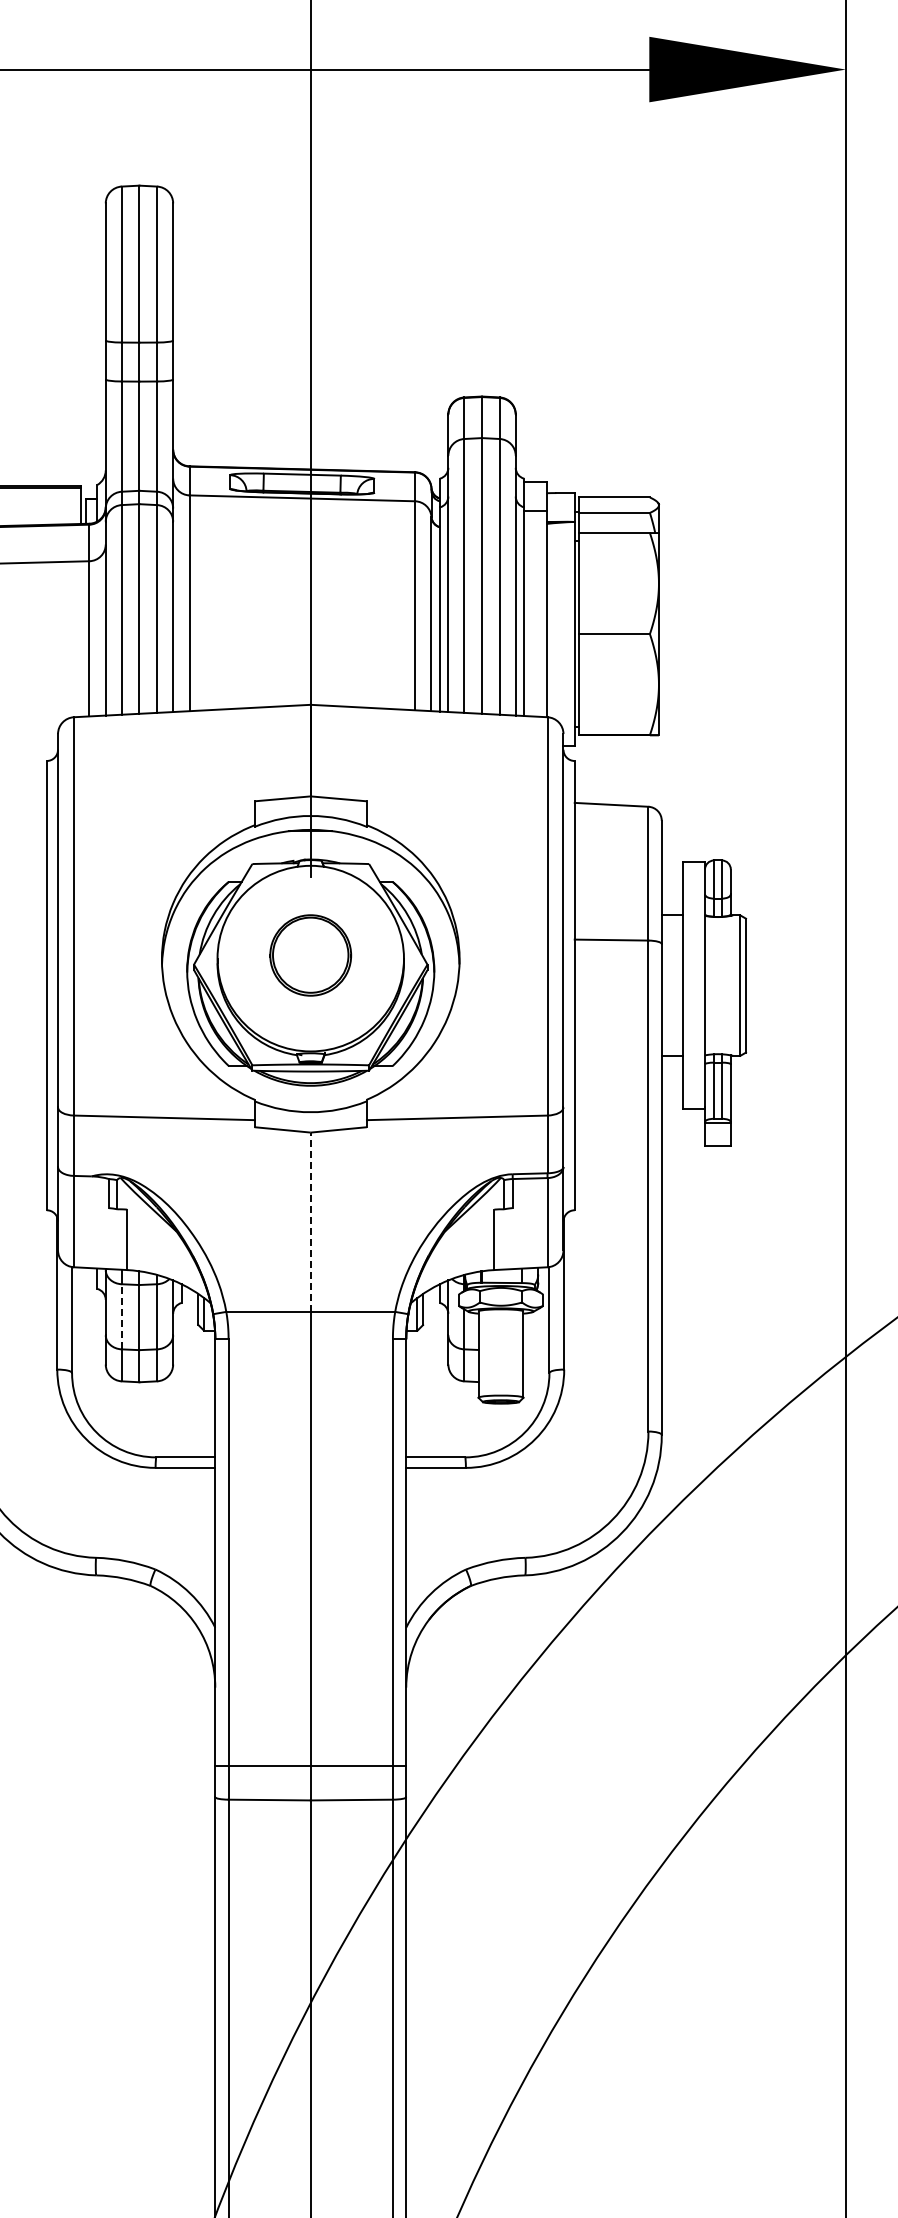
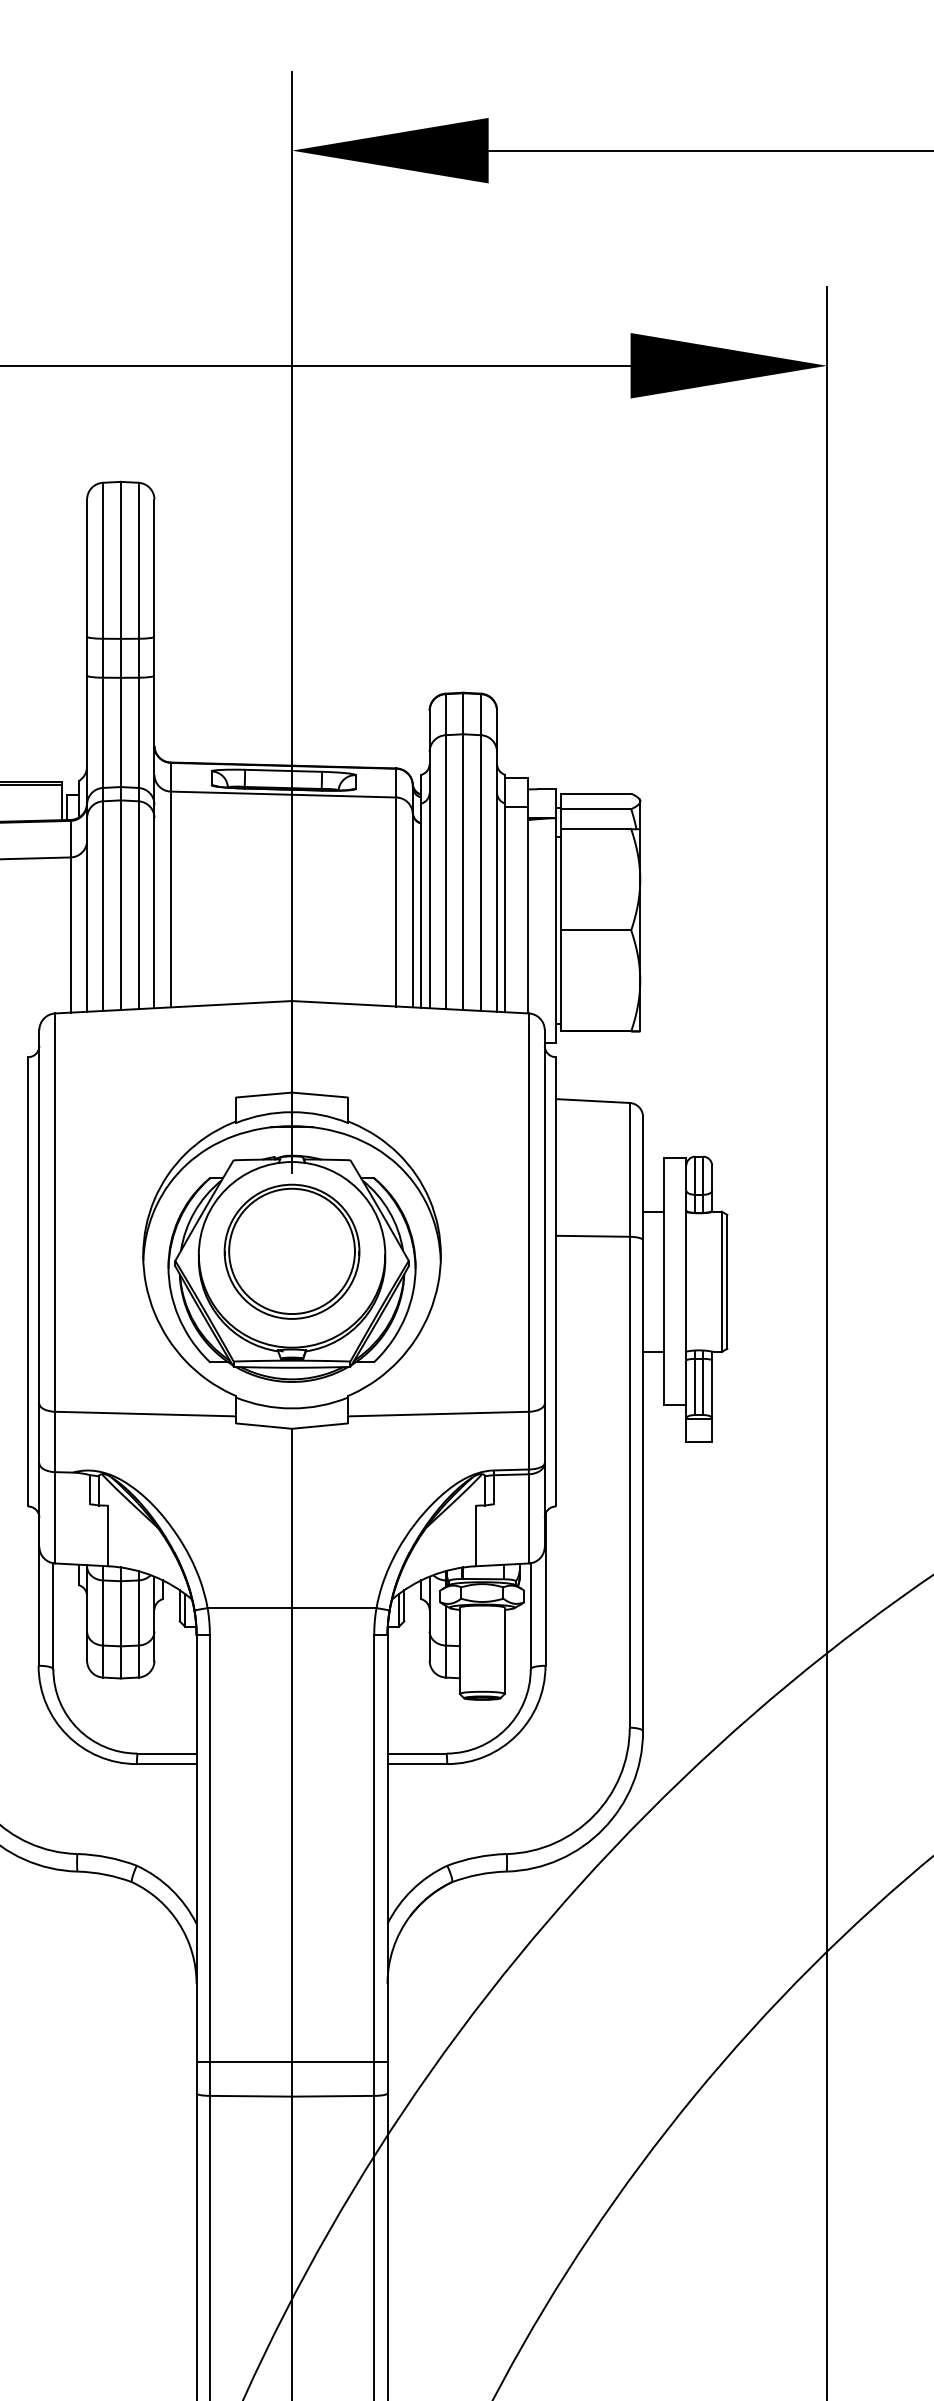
part: (310, 955) -> (291, 1251), size x1.67
line: (311, 1222) -> (292, 1518), dashed -> solid
line: (122, 1317) -> (103, 1613), dashed -> solid

